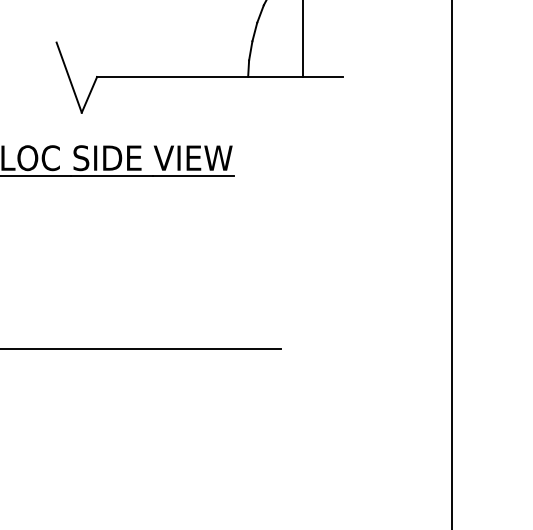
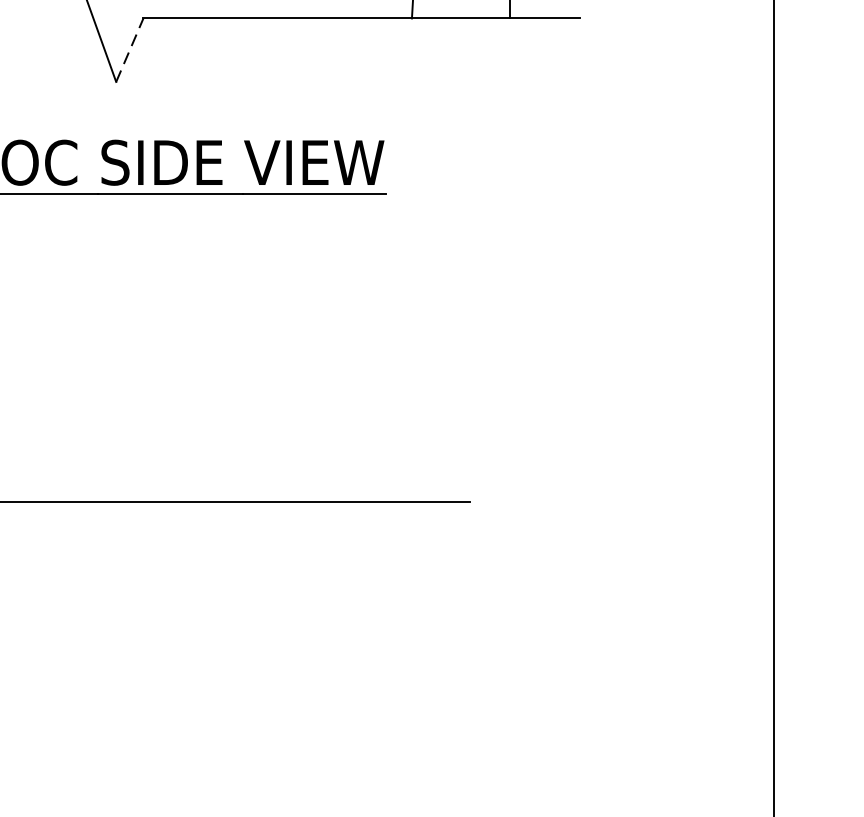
line: (89, 94) -> (129, 49), solid -> dashed

